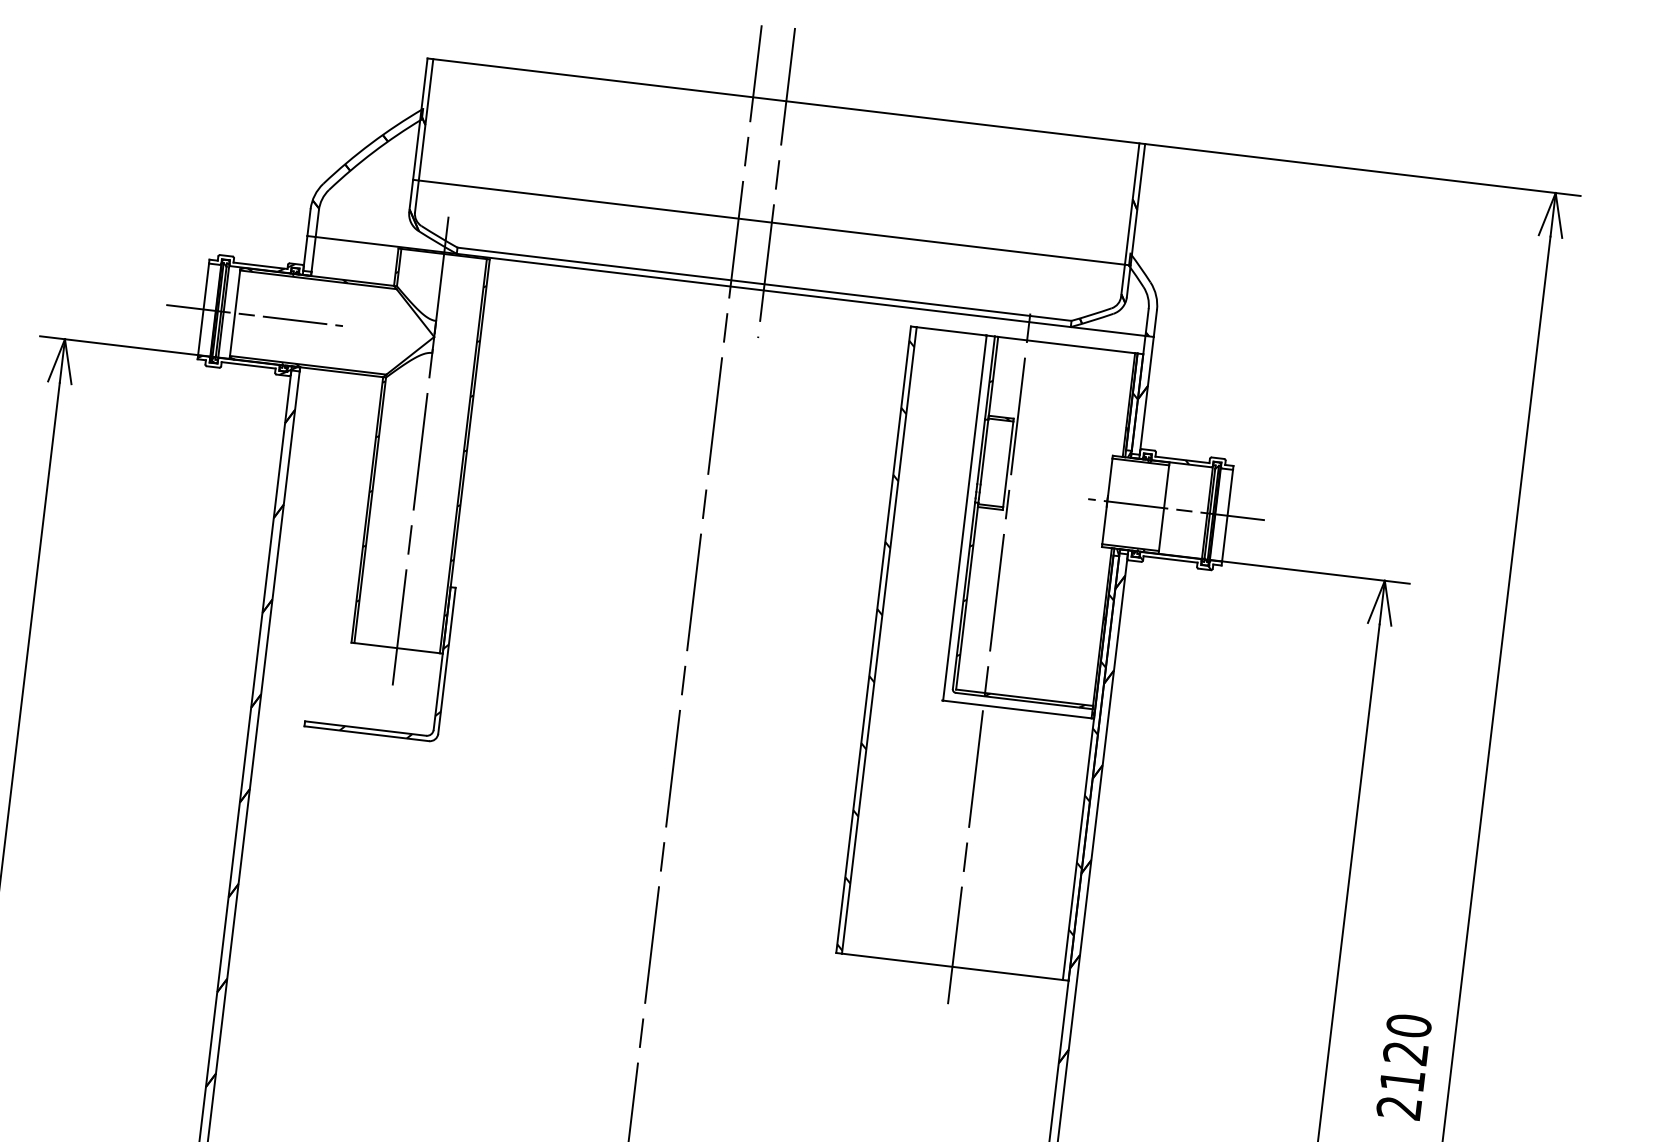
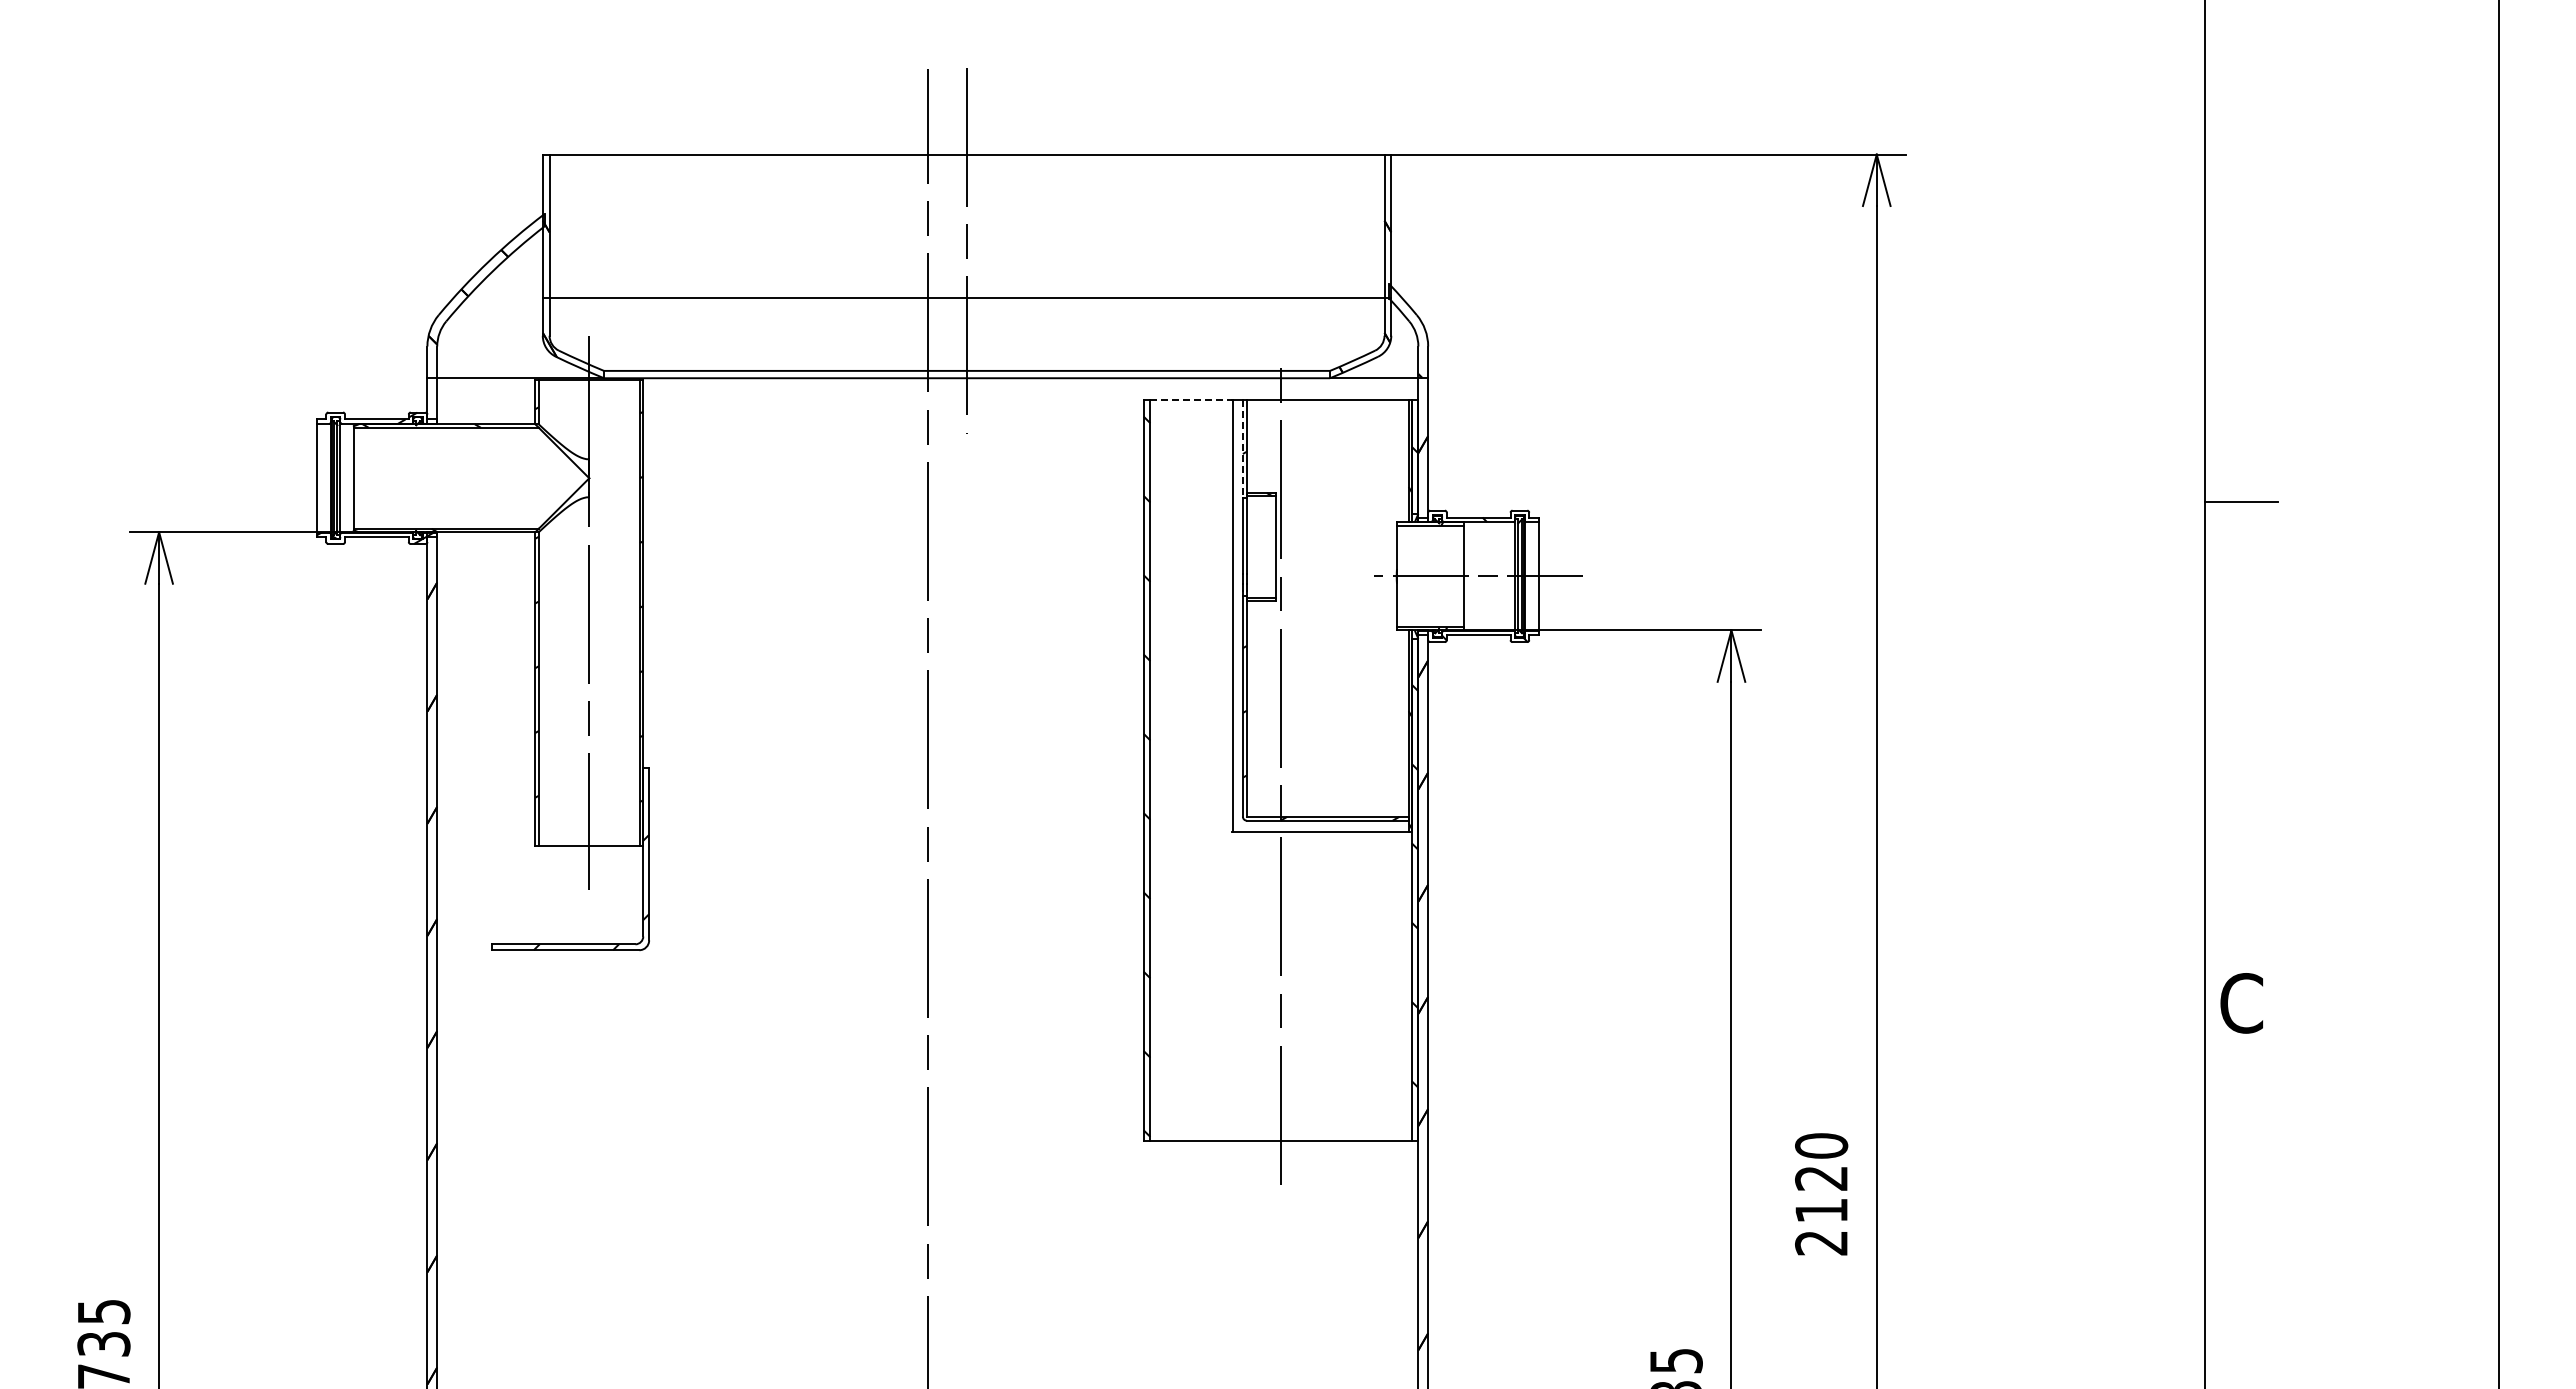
line: (254, 315) -> (376, 478), removed
line: (951, 331) -> (1191, 399), solid -> dashed
line: (989, 378) -> (1242, 449), solid -> dashed

